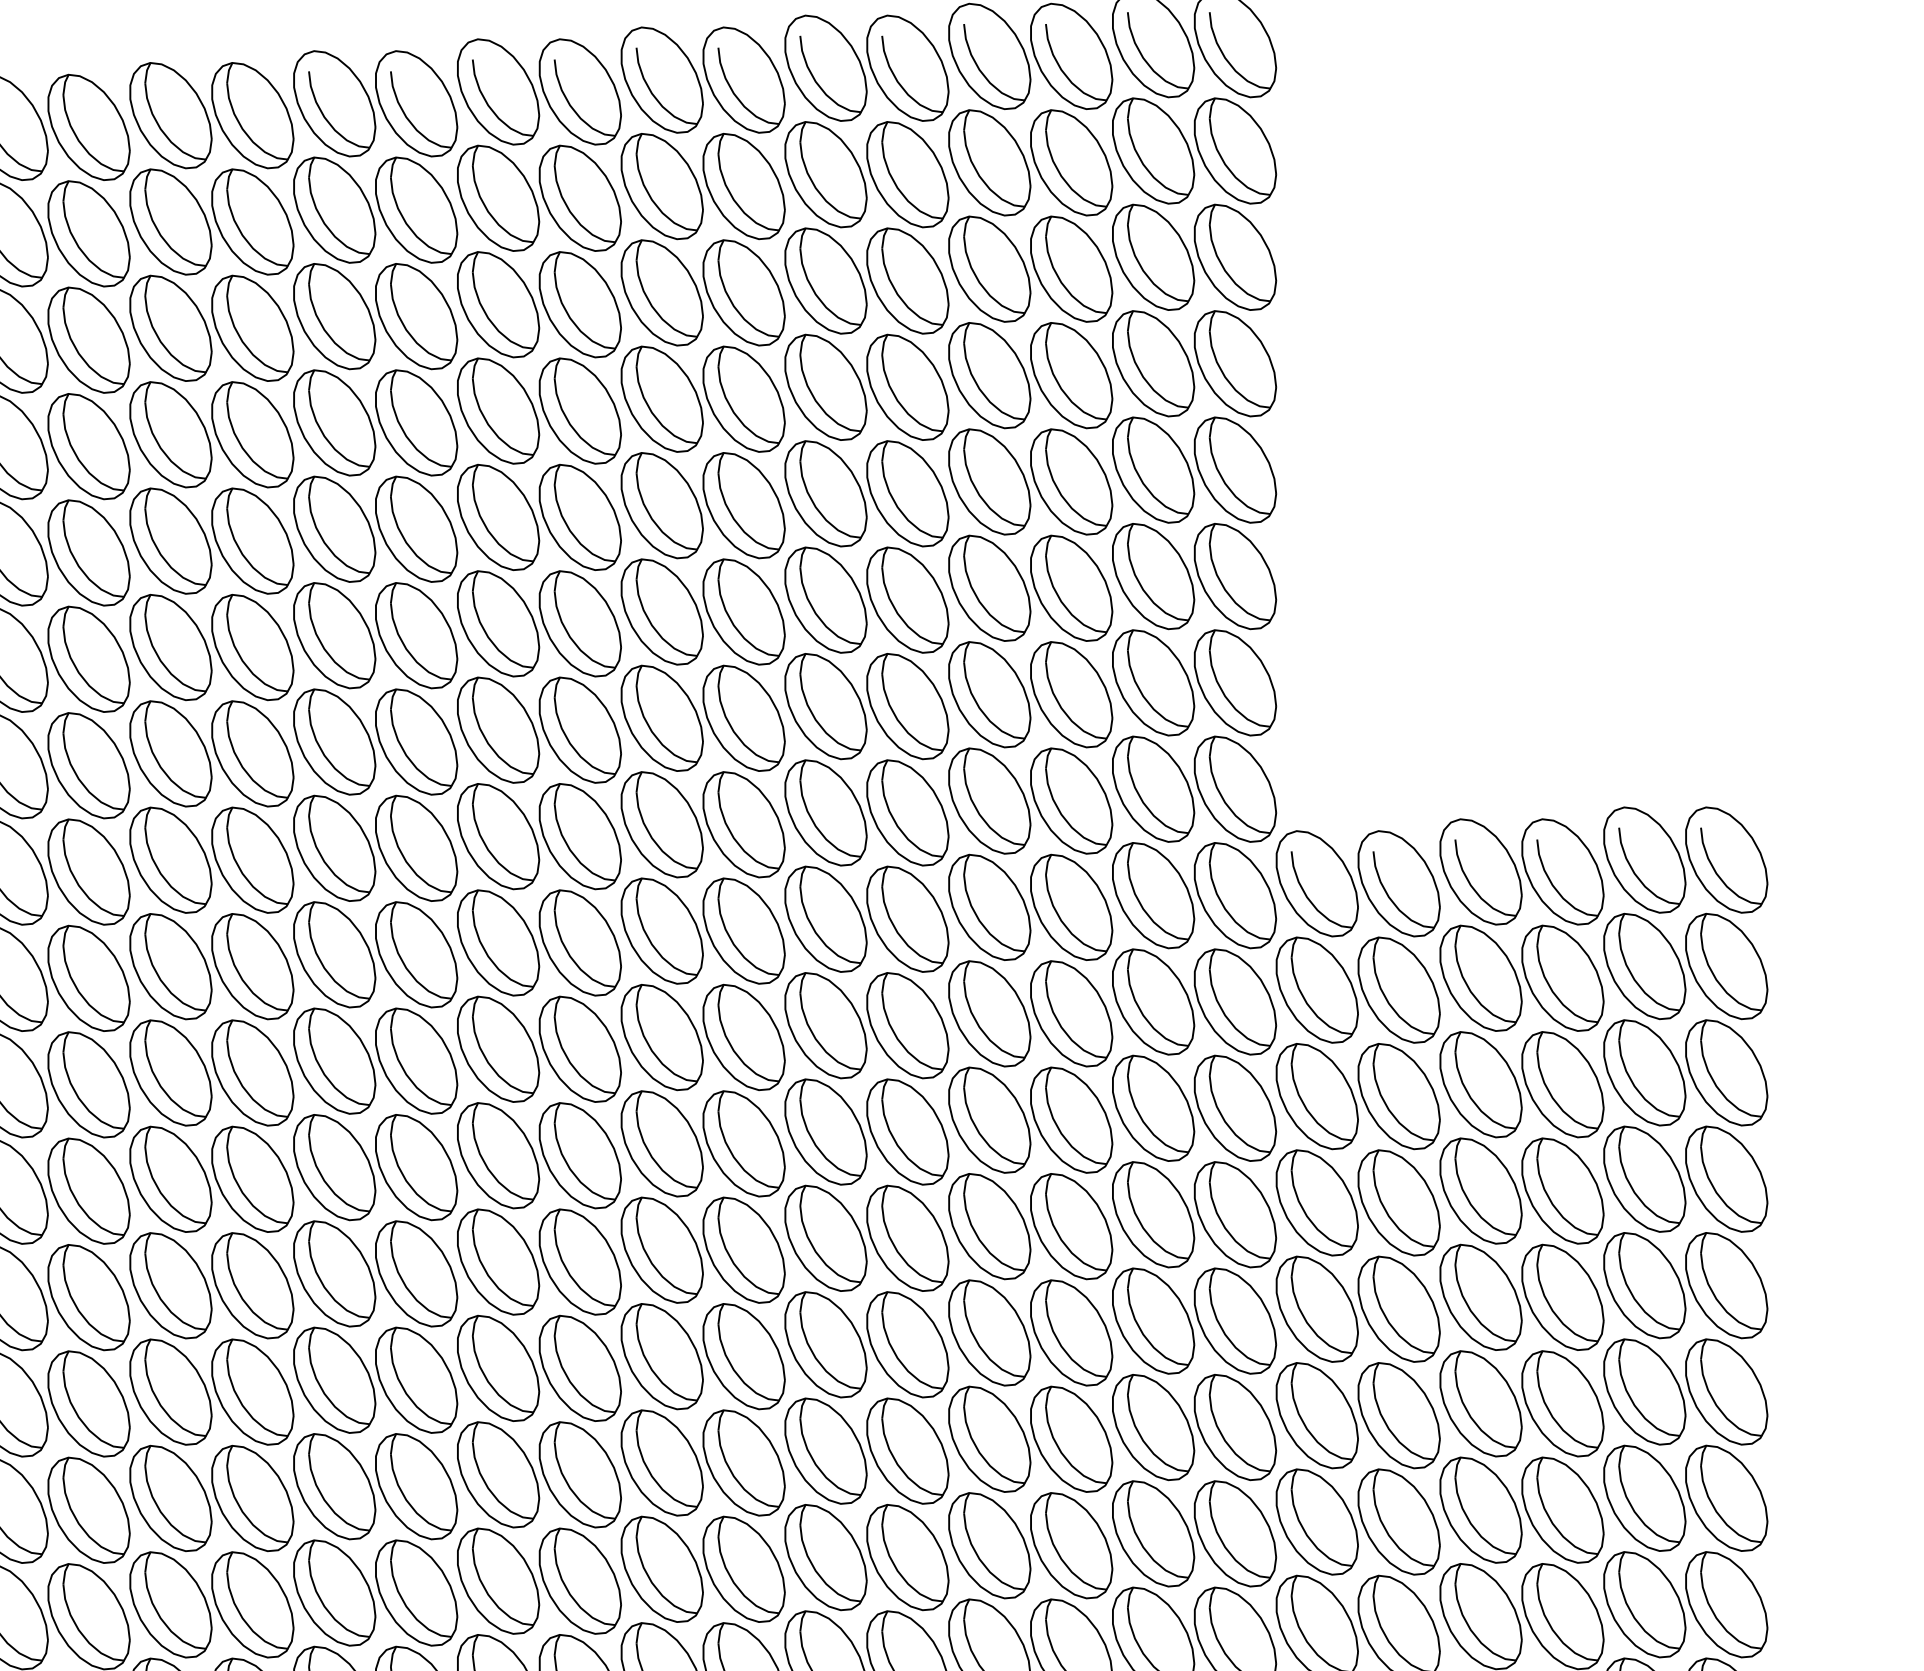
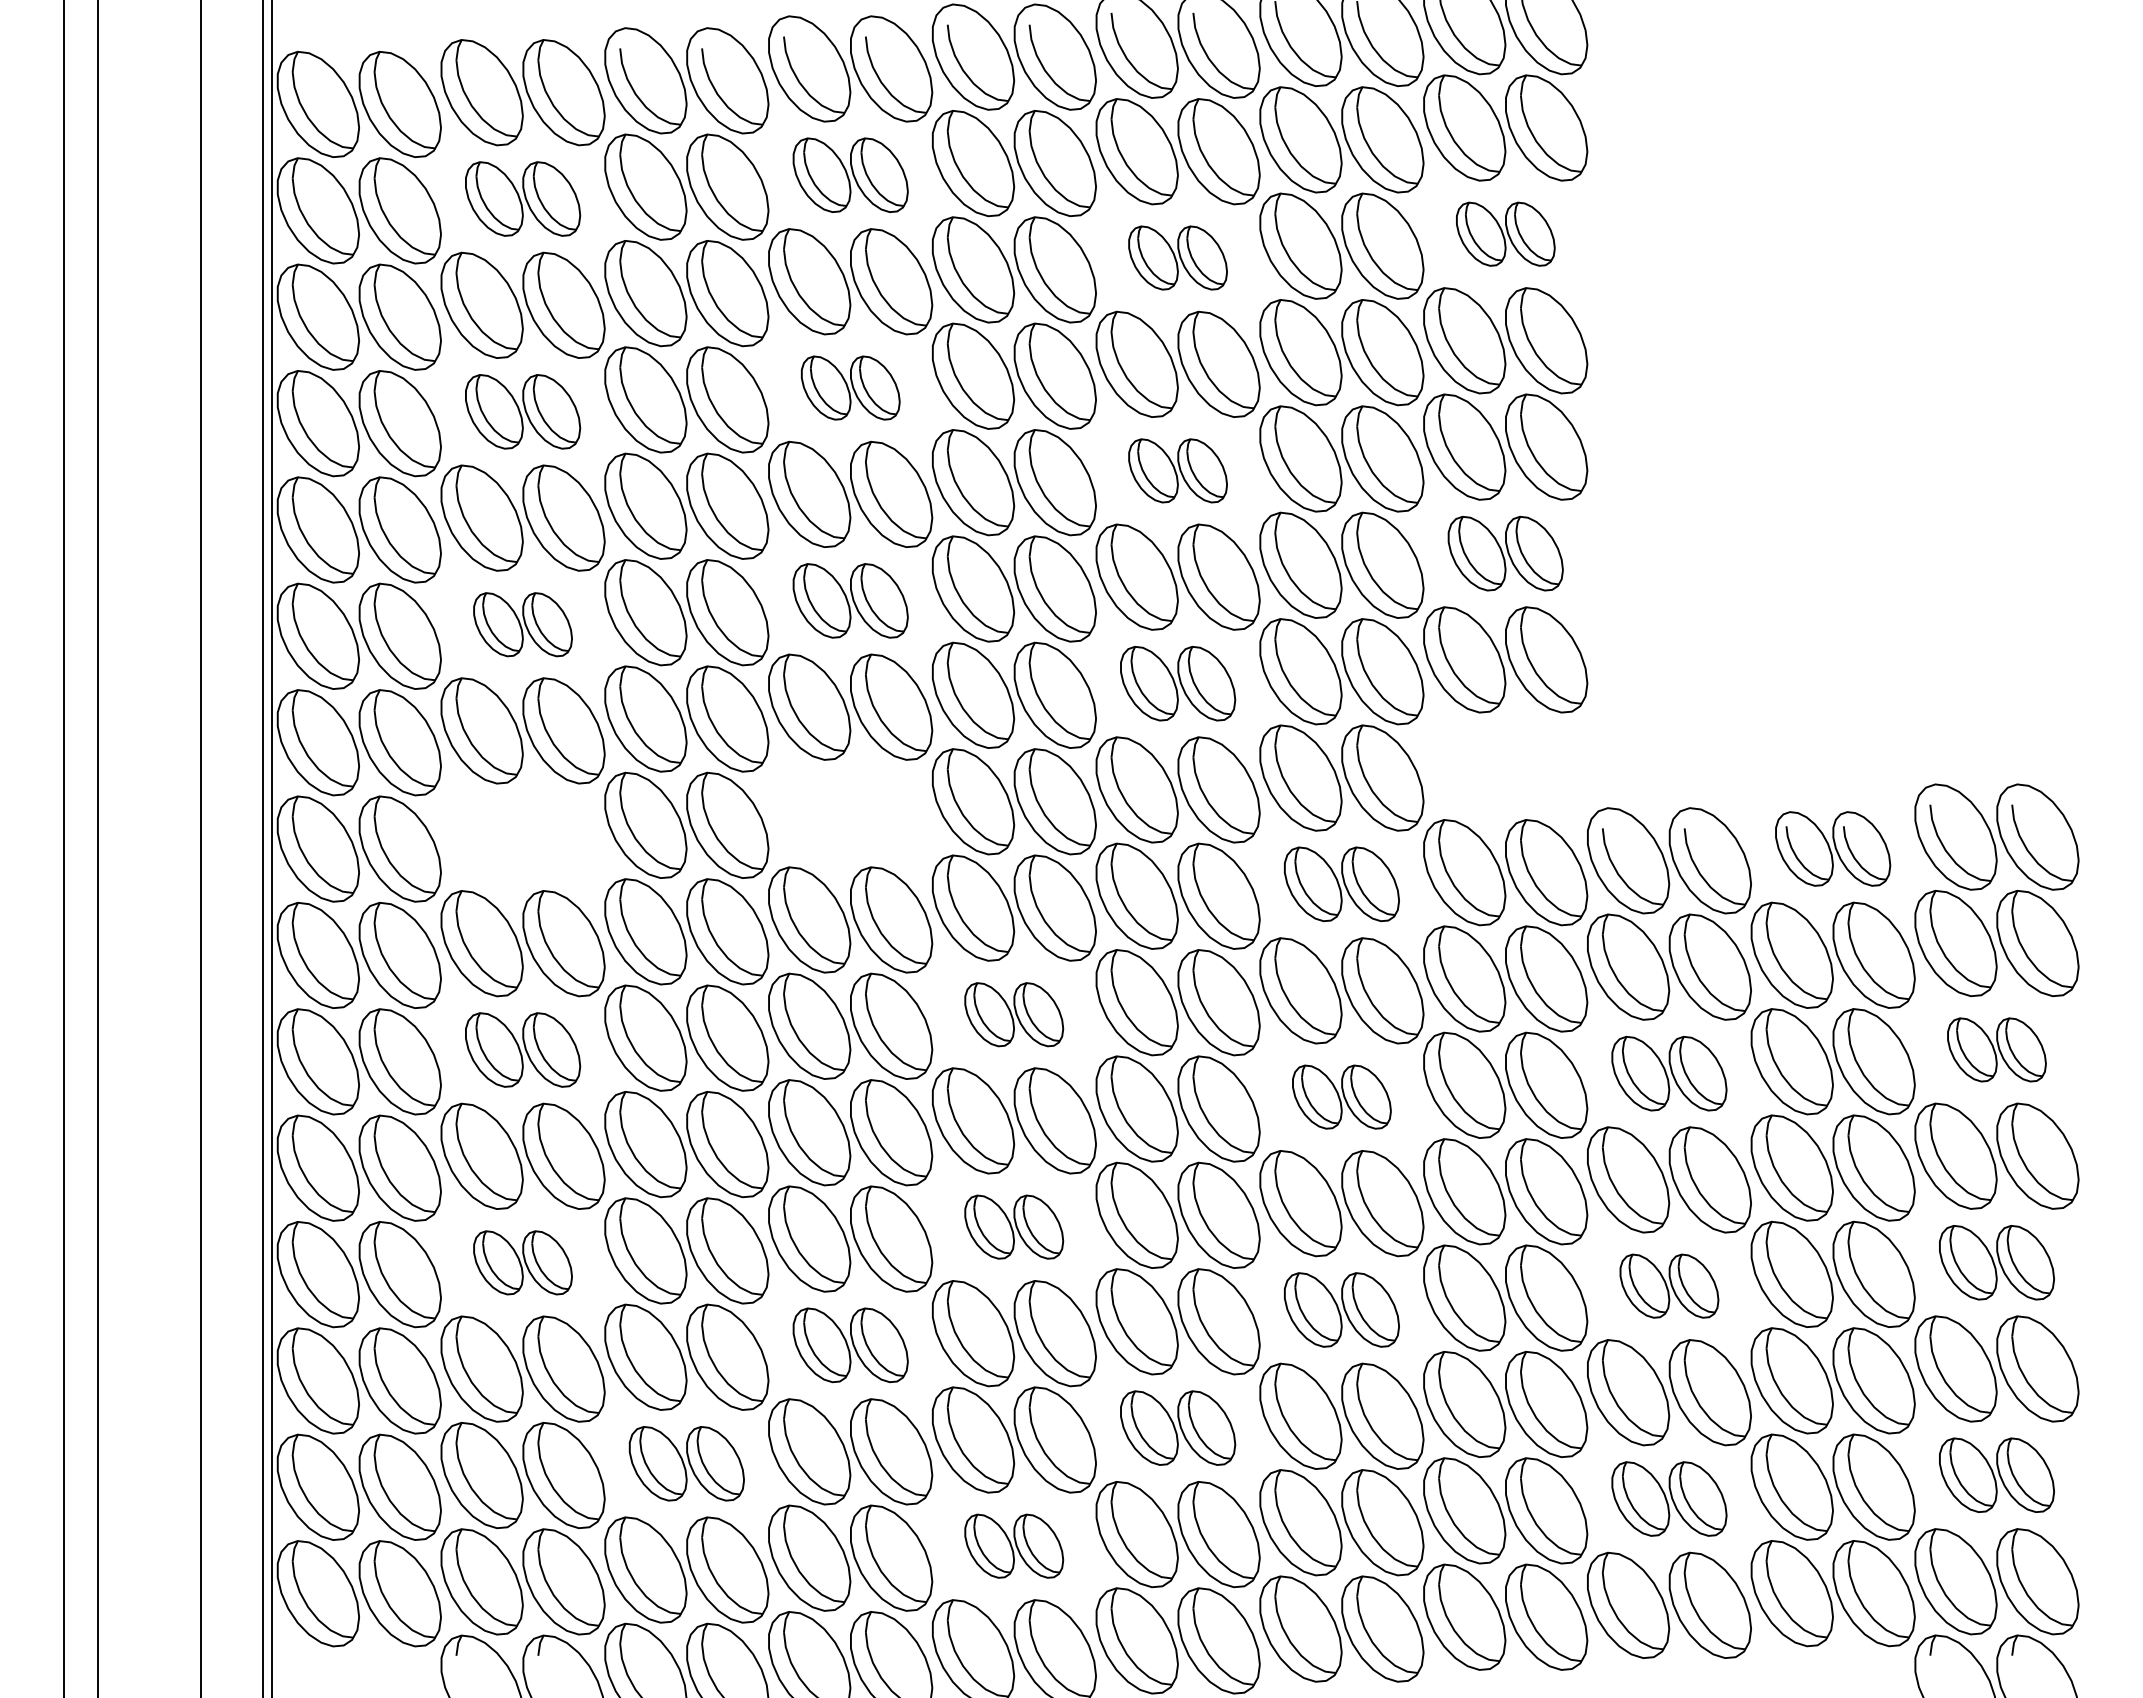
part: (539, 197) -> (850, 174), size x0.7
part: (211, 221) -> (522, 198), size x0.7
part: (1194, 256) -> (1505, 233), size x0.6
part: (866, 280) -> (1177, 257), size x0.6
part: (539, 410) -> (850, 387), size x0.6
part: (211, 434) -> (522, 411), size x0.7
part: (866, 493) -> (1177, 470), size x0.6
part: (1194, 576) -> (1505, 553), size x0.7
part: (539, 623) -> (850, 600), size x0.7
part: (211, 647) -> (522, 624), size x0.6
part: (866, 706) -> (1177, 683), size x0.7
part: (1194, 788) -> (1505, 765), removed
part: (539, 836) -> (850, 813), removed
part: (211, 859) -> (522, 836), removed
part: (1521, 871) -> (1832, 848), size x0.7
part: (1030, 906) -> (1341, 883), size x0.7
part: (702, 1037) -> (1013, 1014), size x0.6
part: (211, 1072) -> (522, 1049), size x0.7
part: (1685, 1072) -> (1996, 1049), size x0.6
part: (1358, 1096) -> (1669, 1073), size x0.7
part: (1030, 1119) -> (1341, 1096), size x0.6
part: (702, 1249) -> (1013, 1226), size x0.6
part: (211, 1285) -> (522, 1262), size x0.6
part: (1685, 1285) -> (1996, 1262), size x0.7
part: (1358, 1308) -> (1669, 1285), size x0.6
part: (1030, 1332) -> (1341, 1309), size x0.7
part: (539, 1367) -> (850, 1344), size x0.7
part: (866, 1450) -> (1177, 1427), size x0.7
part: (375, 1486) -> (686, 1463), size x0.7
part: (1685, 1497) -> (1996, 1474), size x0.7
part: (1358, 1521) -> (1669, 1498), size x0.7
part: (702, 1568) -> (1013, 1545), size x0.6

